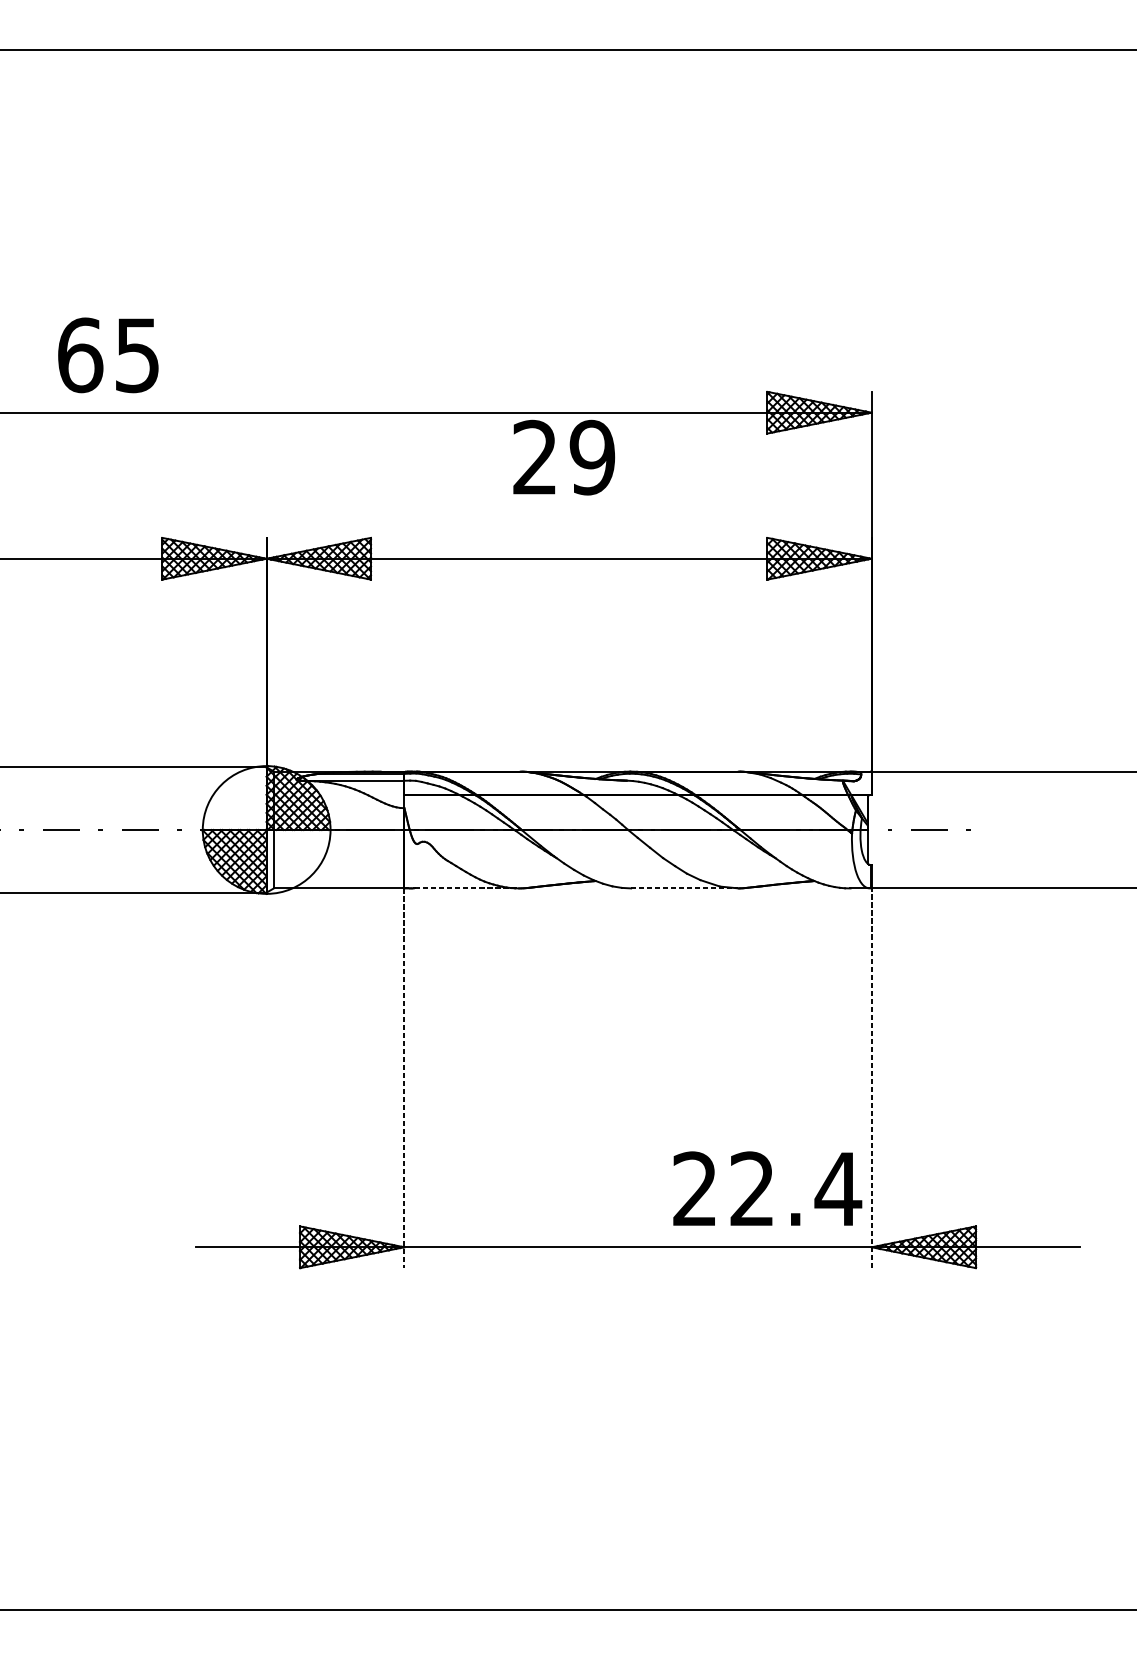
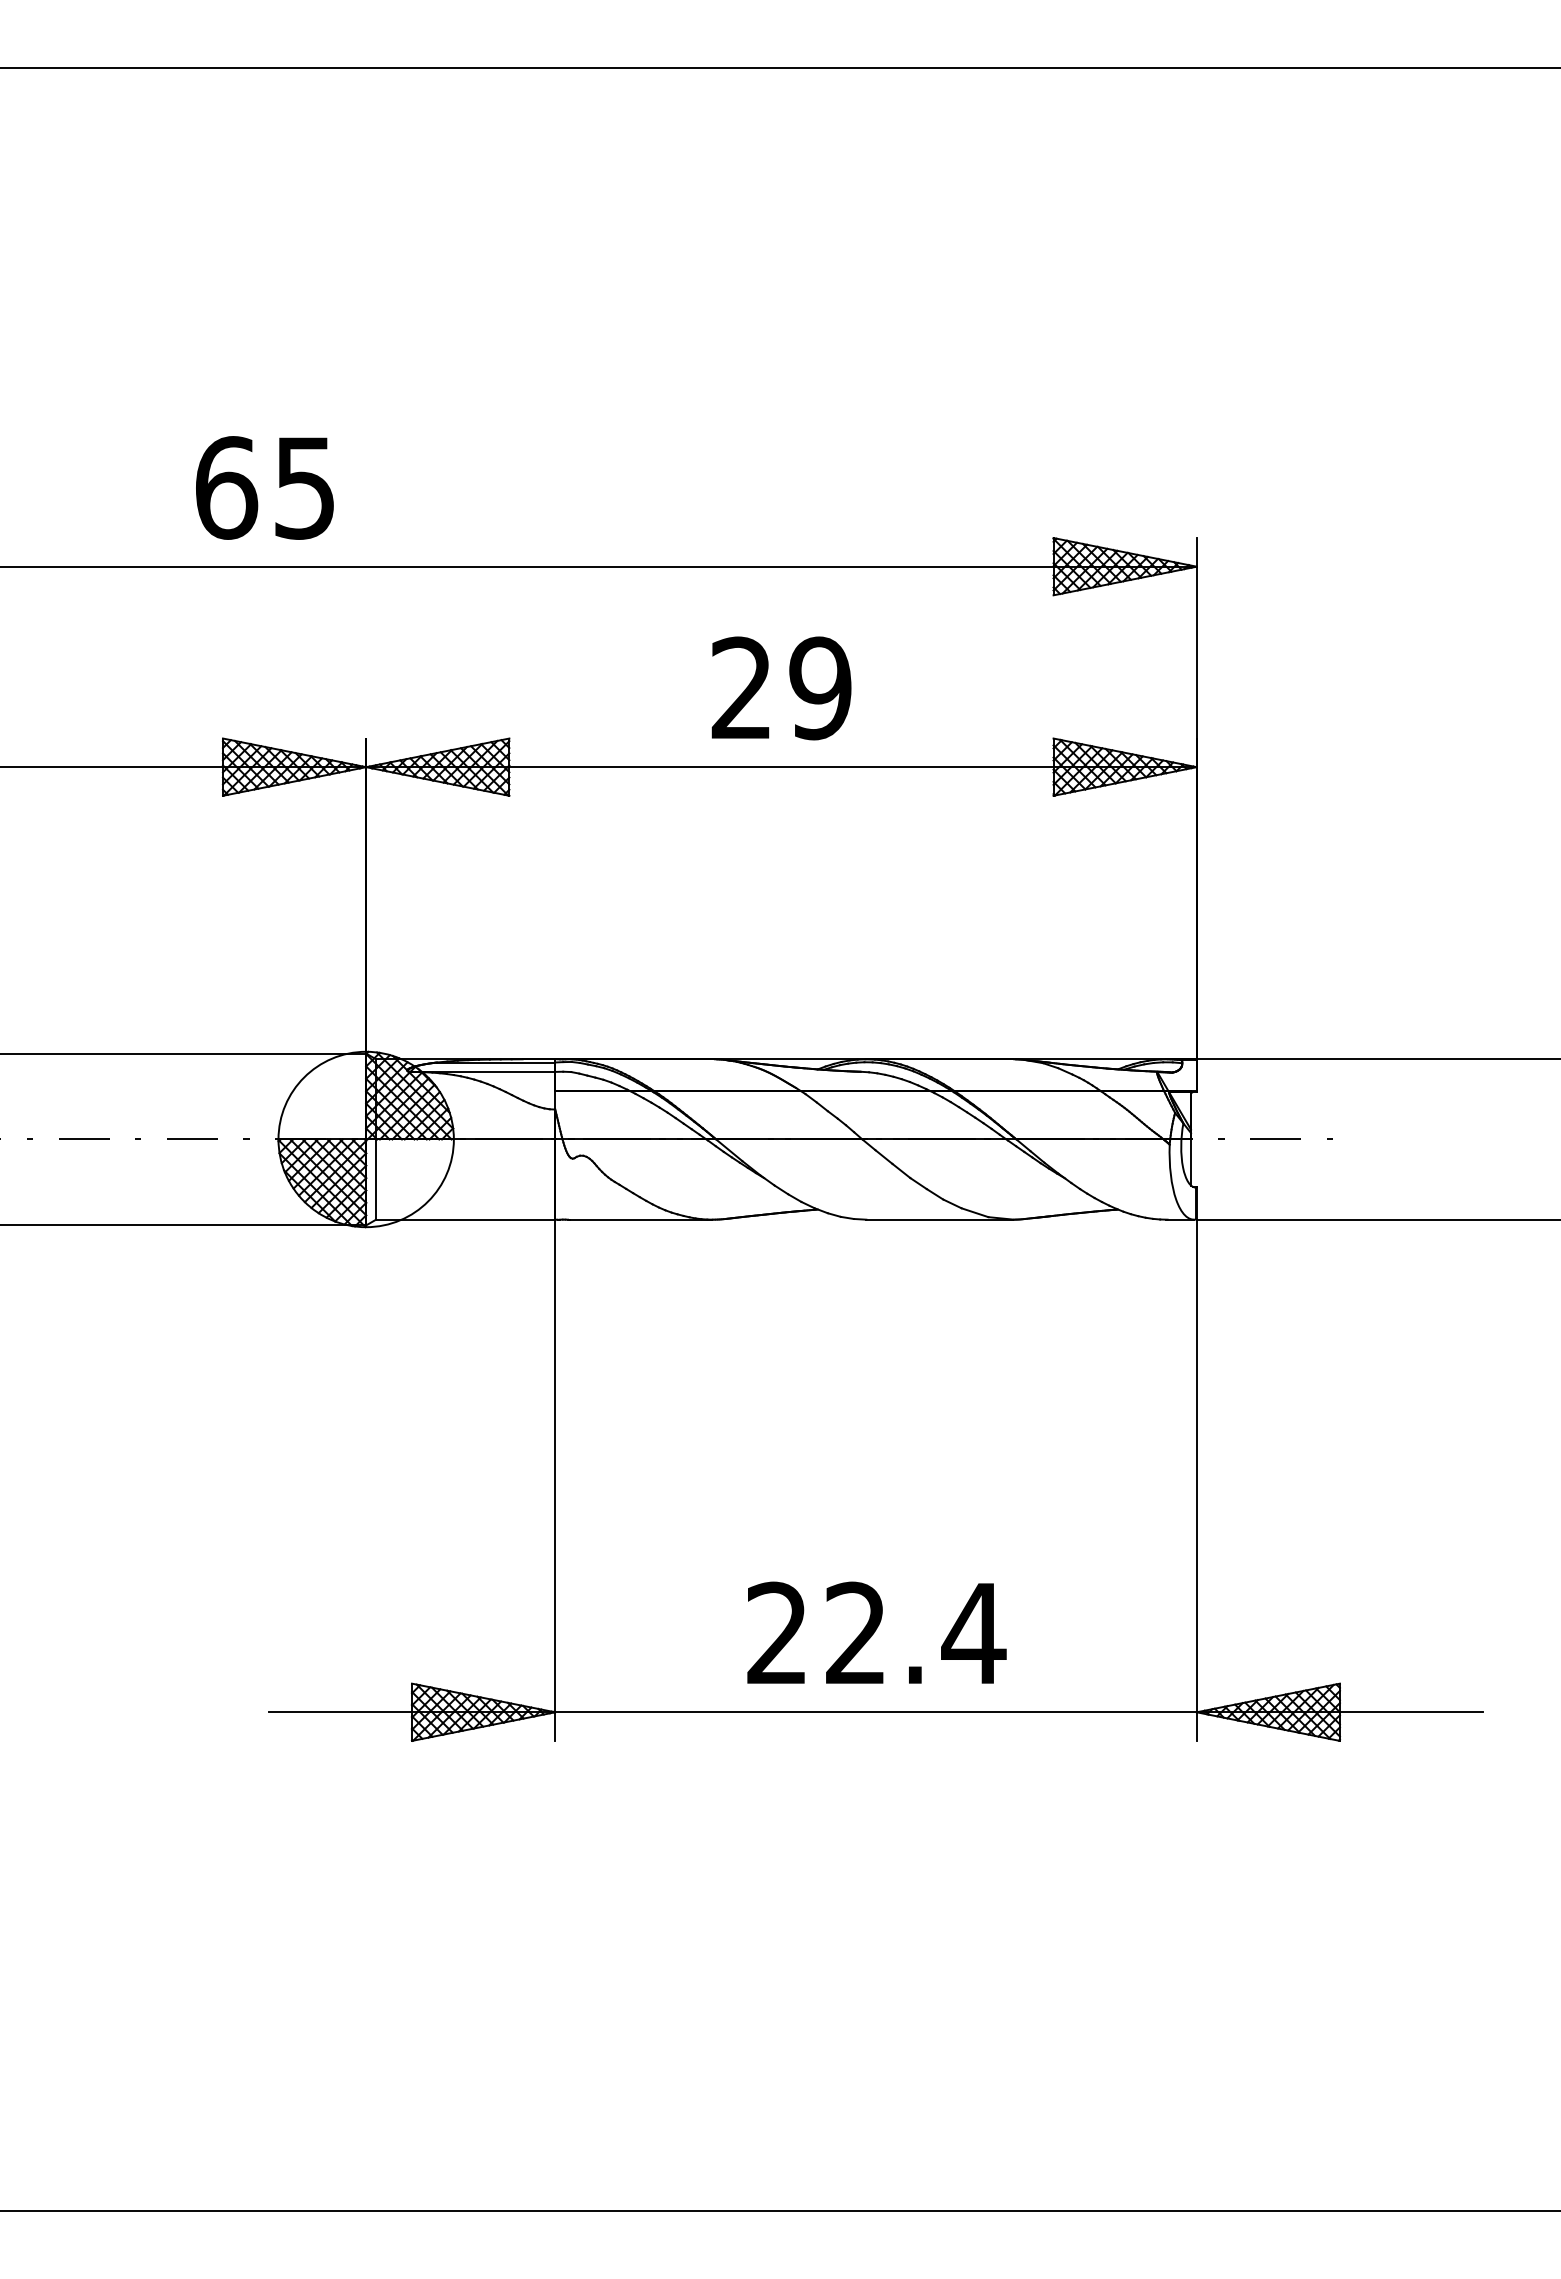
text: (108, 355) -> (264, 487), moved
text: (564, 457) -> (781, 688), moved
line: (467, 888) -> (641, 1219), dashed -> solid
line: (685, 888) -> (940, 1219), dashed -> solid
line: (404, 1078) -> (555, 1480), dashed -> solid
line: (871, 1078) -> (1196, 1480), dashed -> solid
text: (767, 1188) -> (876, 1632), moved

